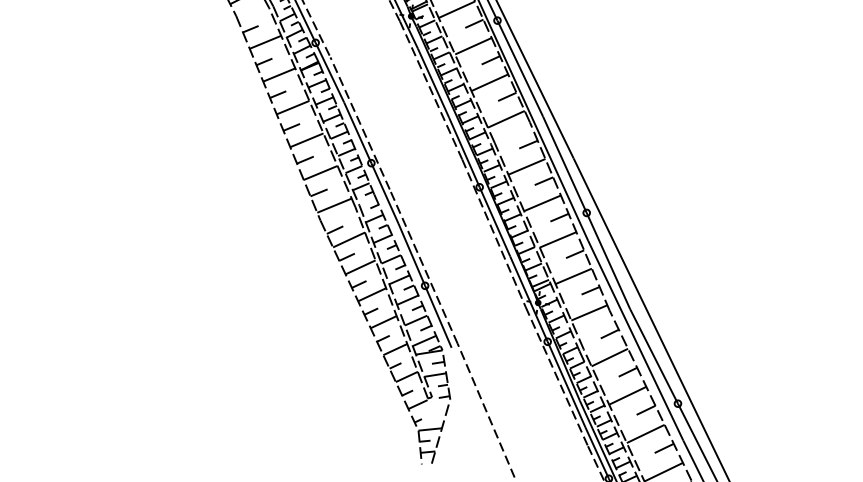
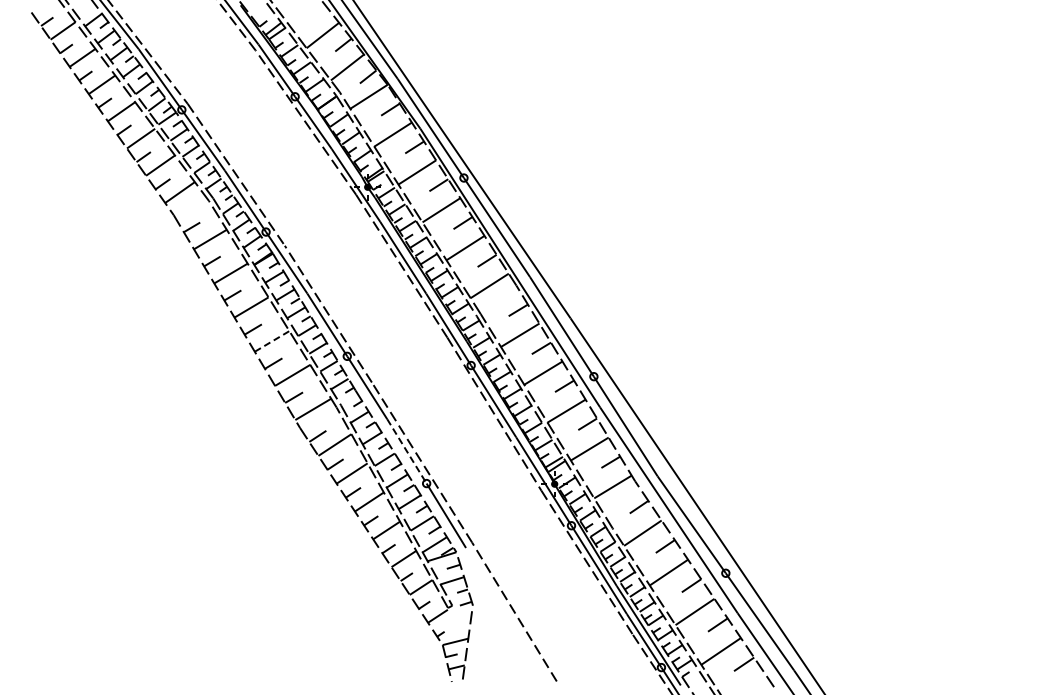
line: (307, 140) -> (272, 341), solid -> dashed
line: (411, 254) -> (406, 451), solid -> dashed

